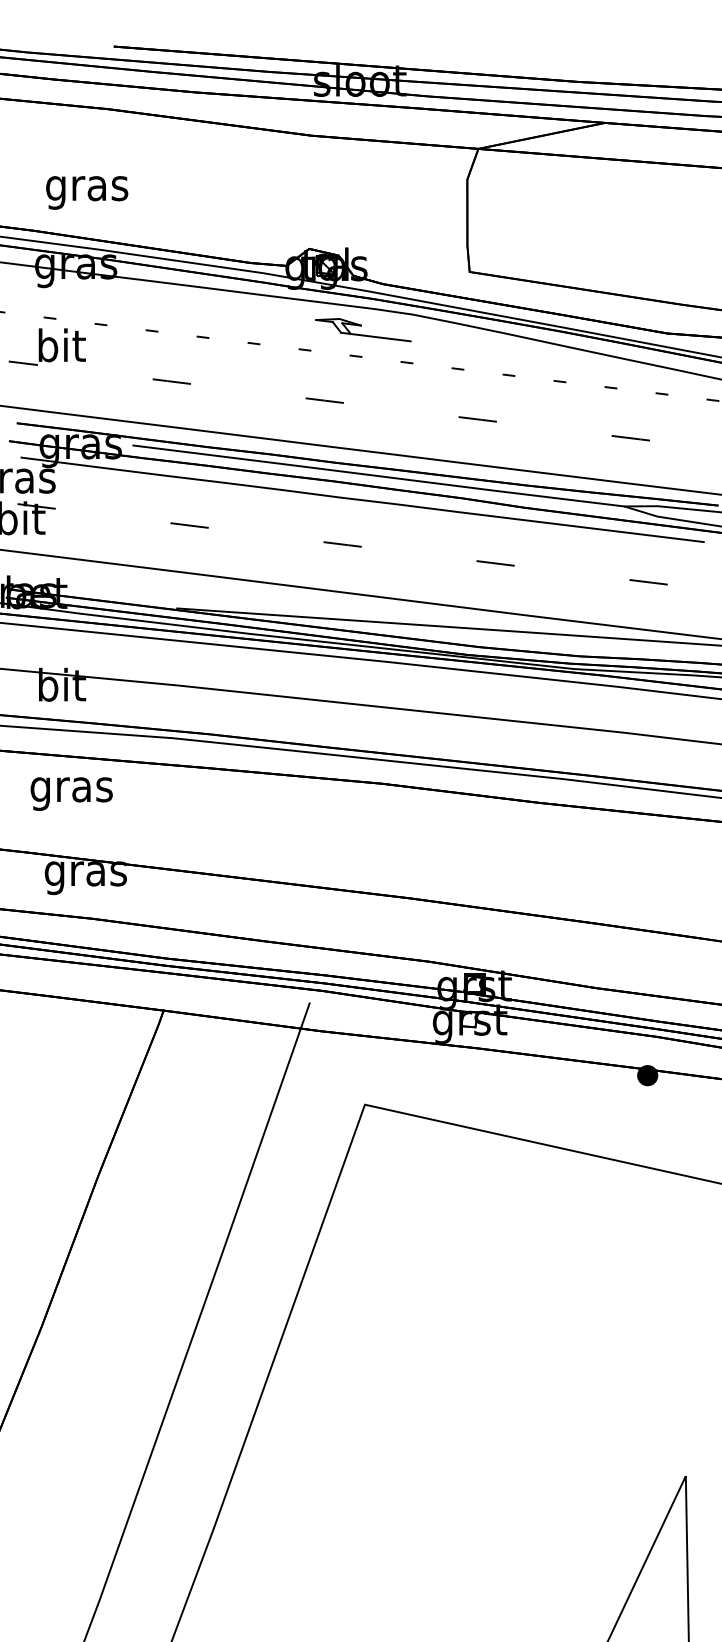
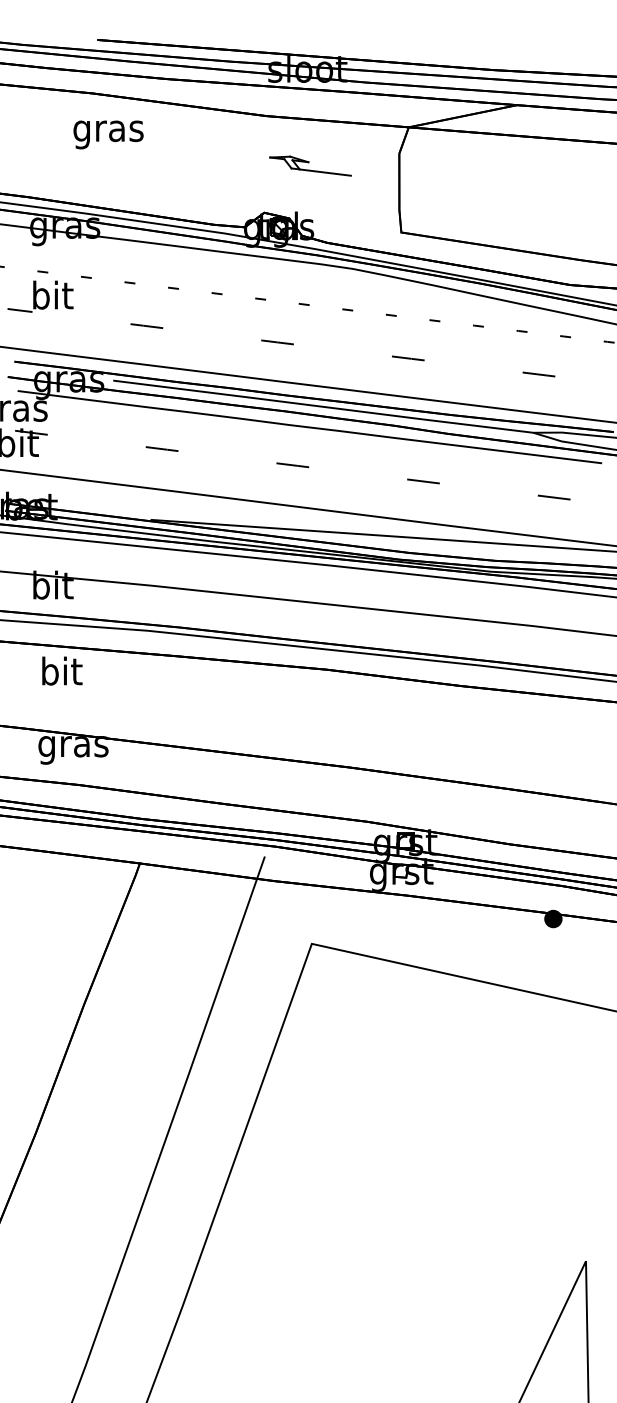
text: (87, 192) -> (108, 134), moved
part: (363, 329) -> (310, 165), moved
text: (71, 789) -> (61, 674), gras -> bit

